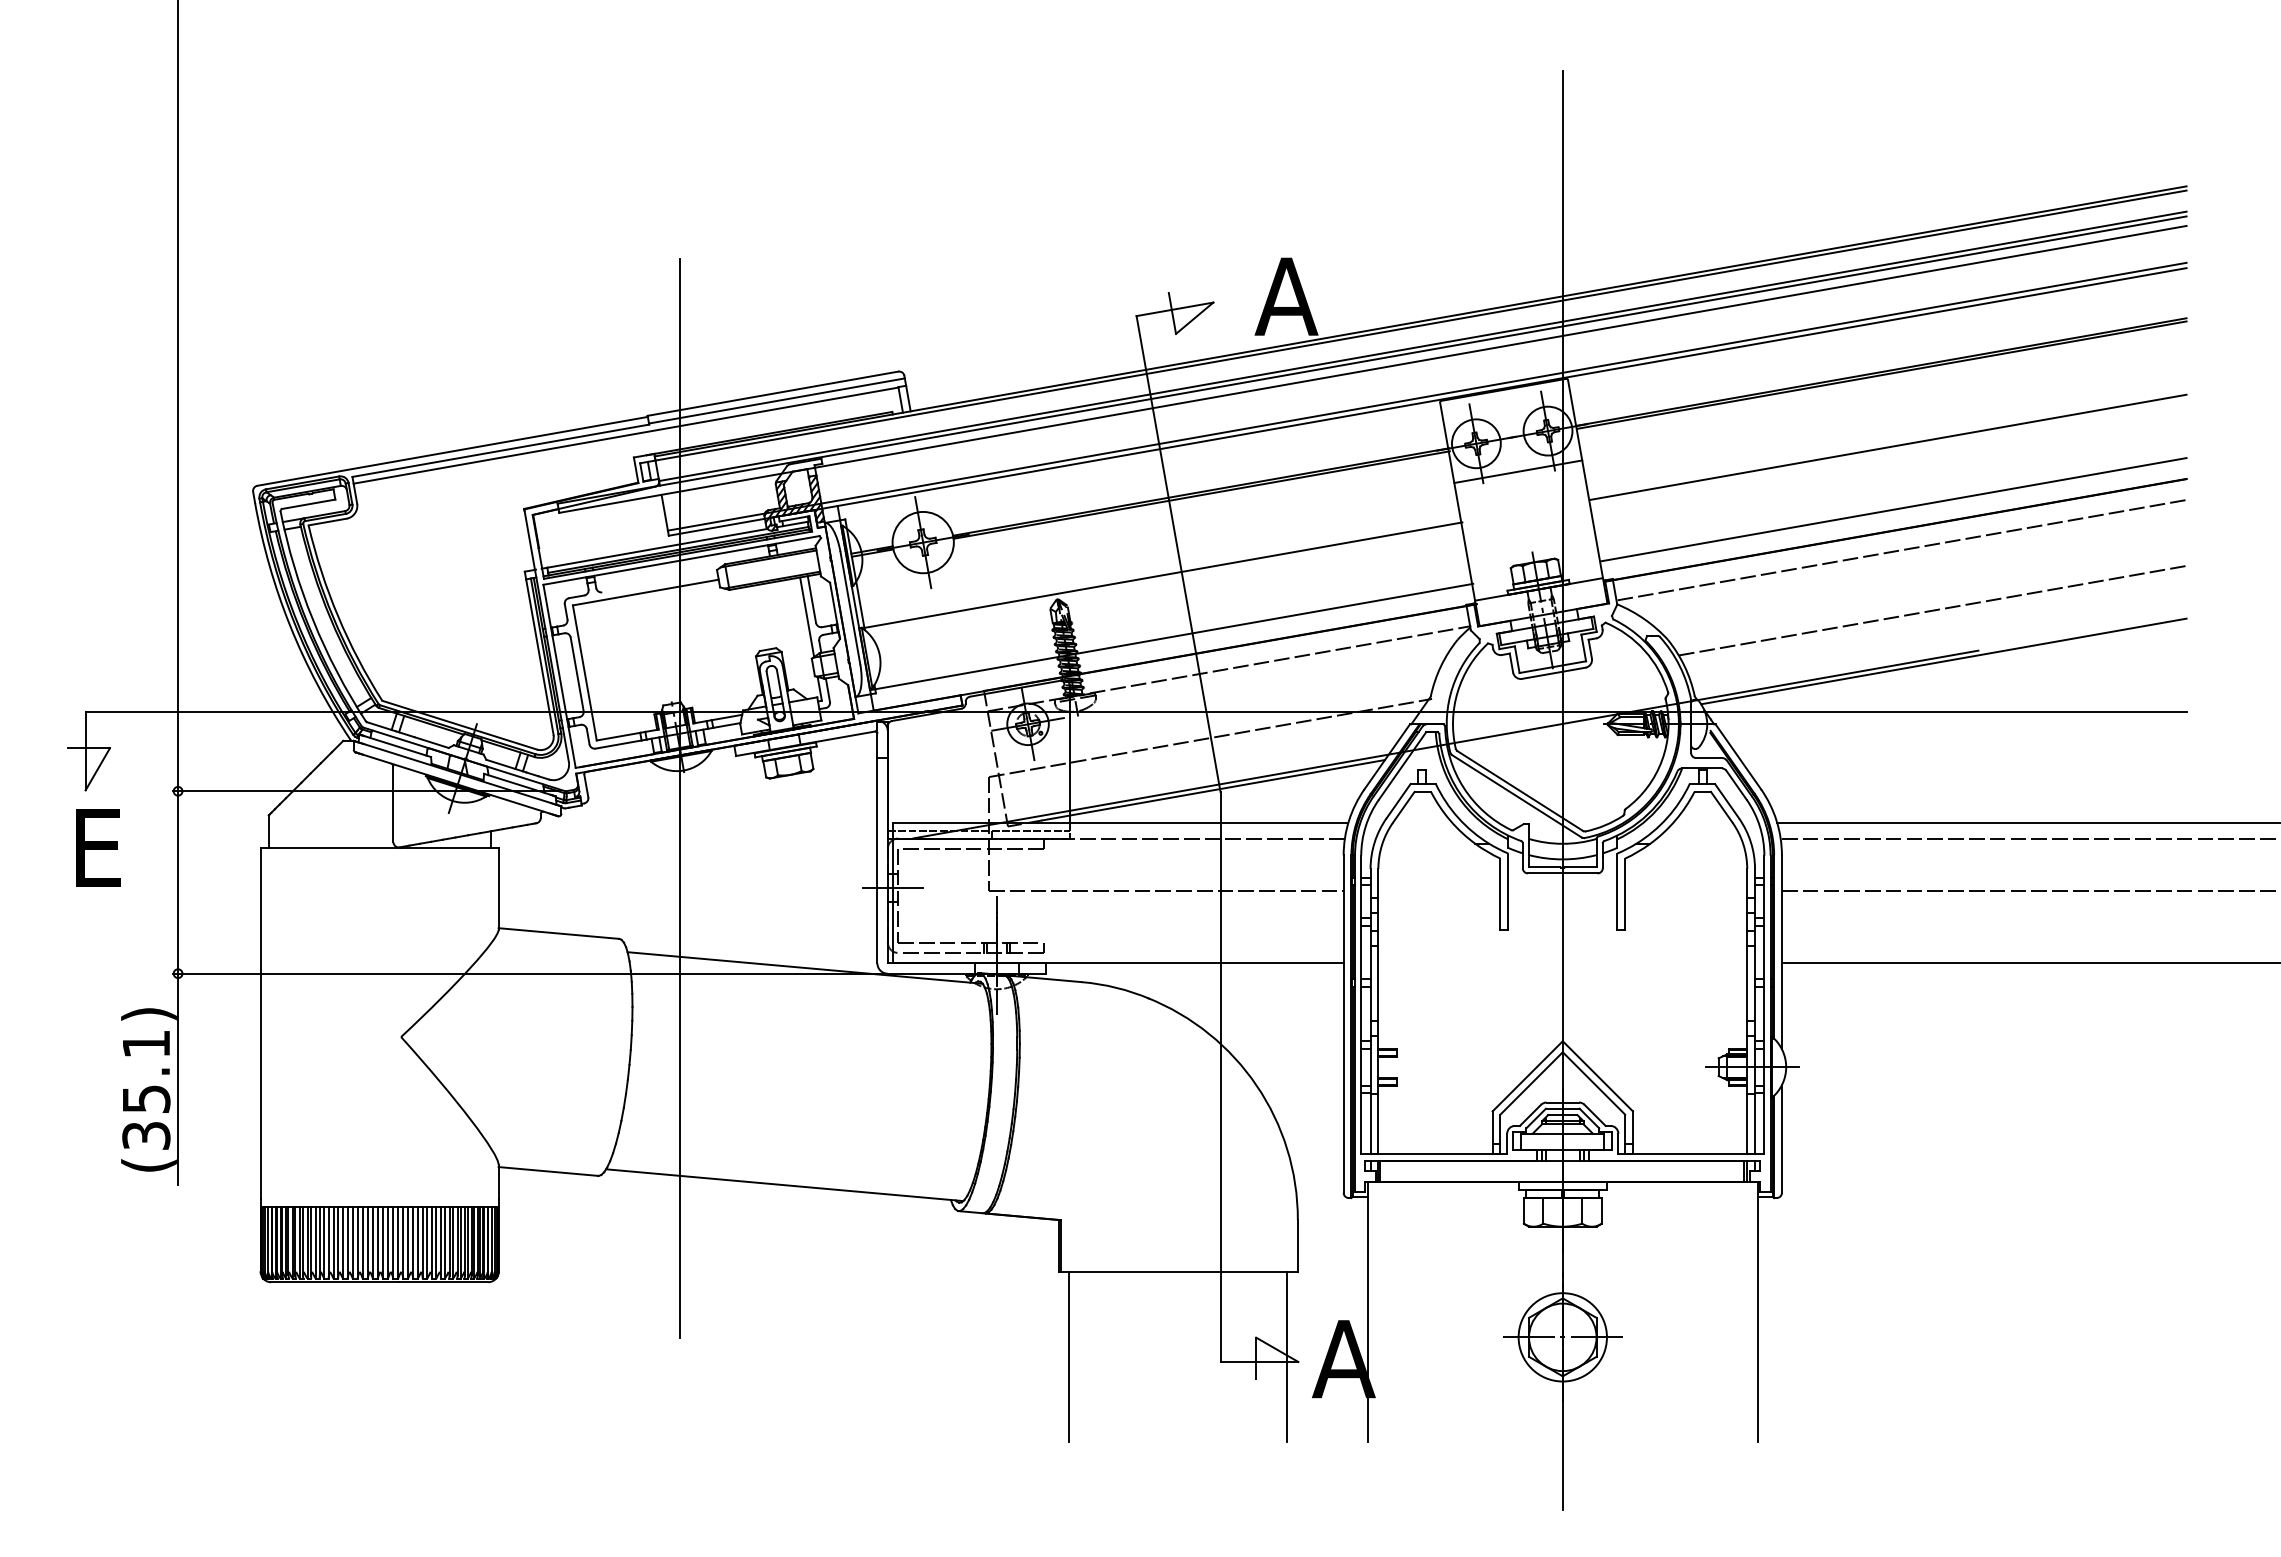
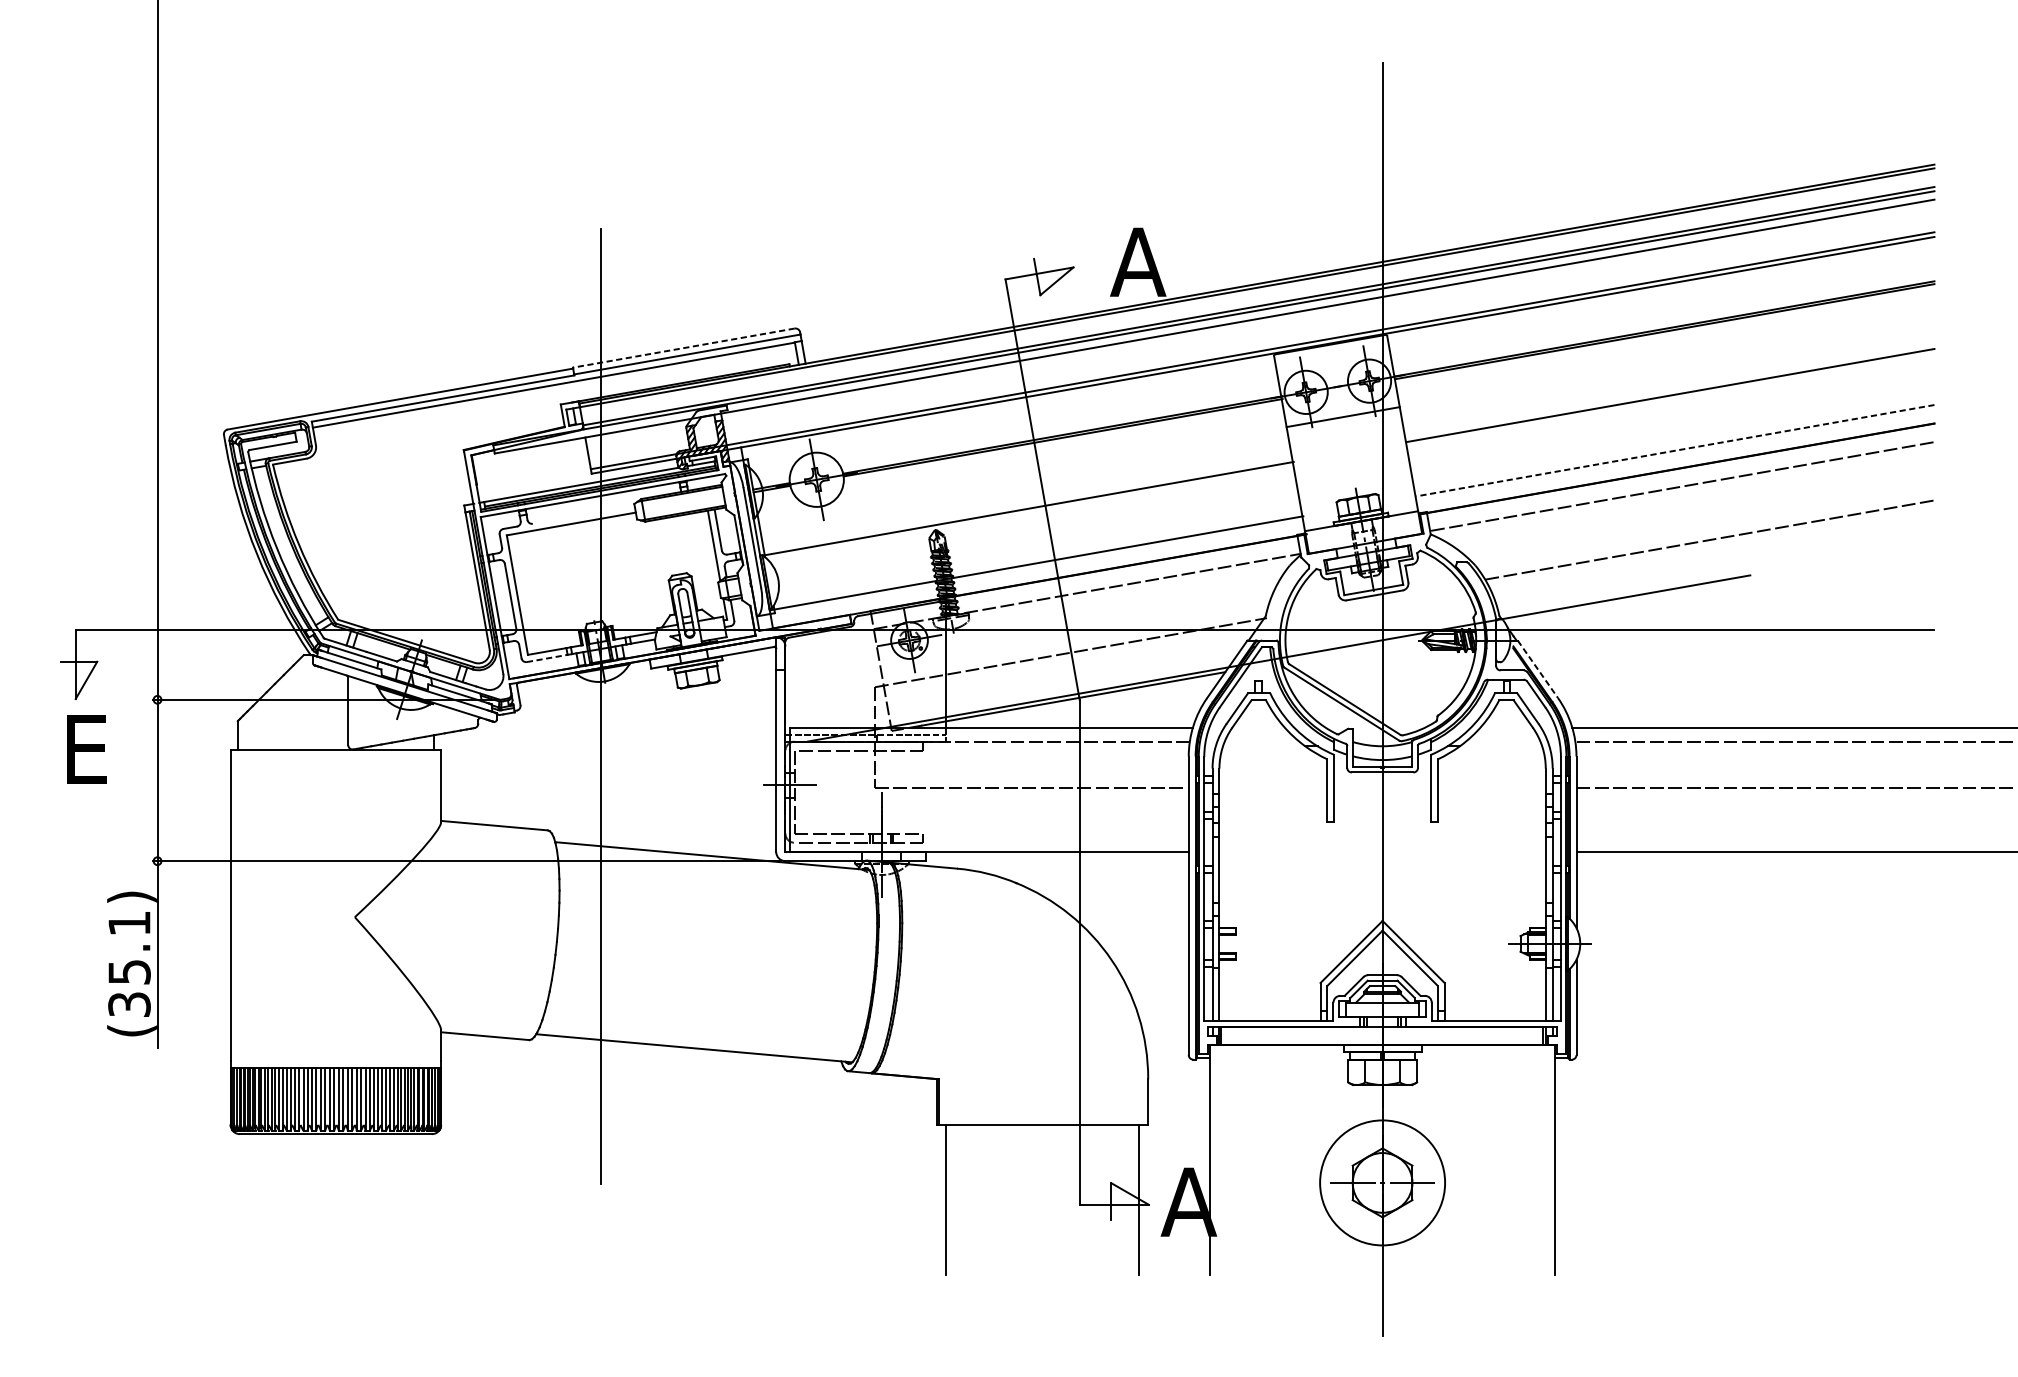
line: (772, 393) -> (683, 347), solid -> dashed
line: (1893, 509) -> (1675, 450), solid -> dashed
line: (1943, 661) -> (1719, 584), removed
line: (619, 744) -> (548, 658), solid -> dashed
line: (1738, 756) -> (1538, 669), solid -> dashed
circle: (1562, 1337) -> (1382, 1183), size x1.6

